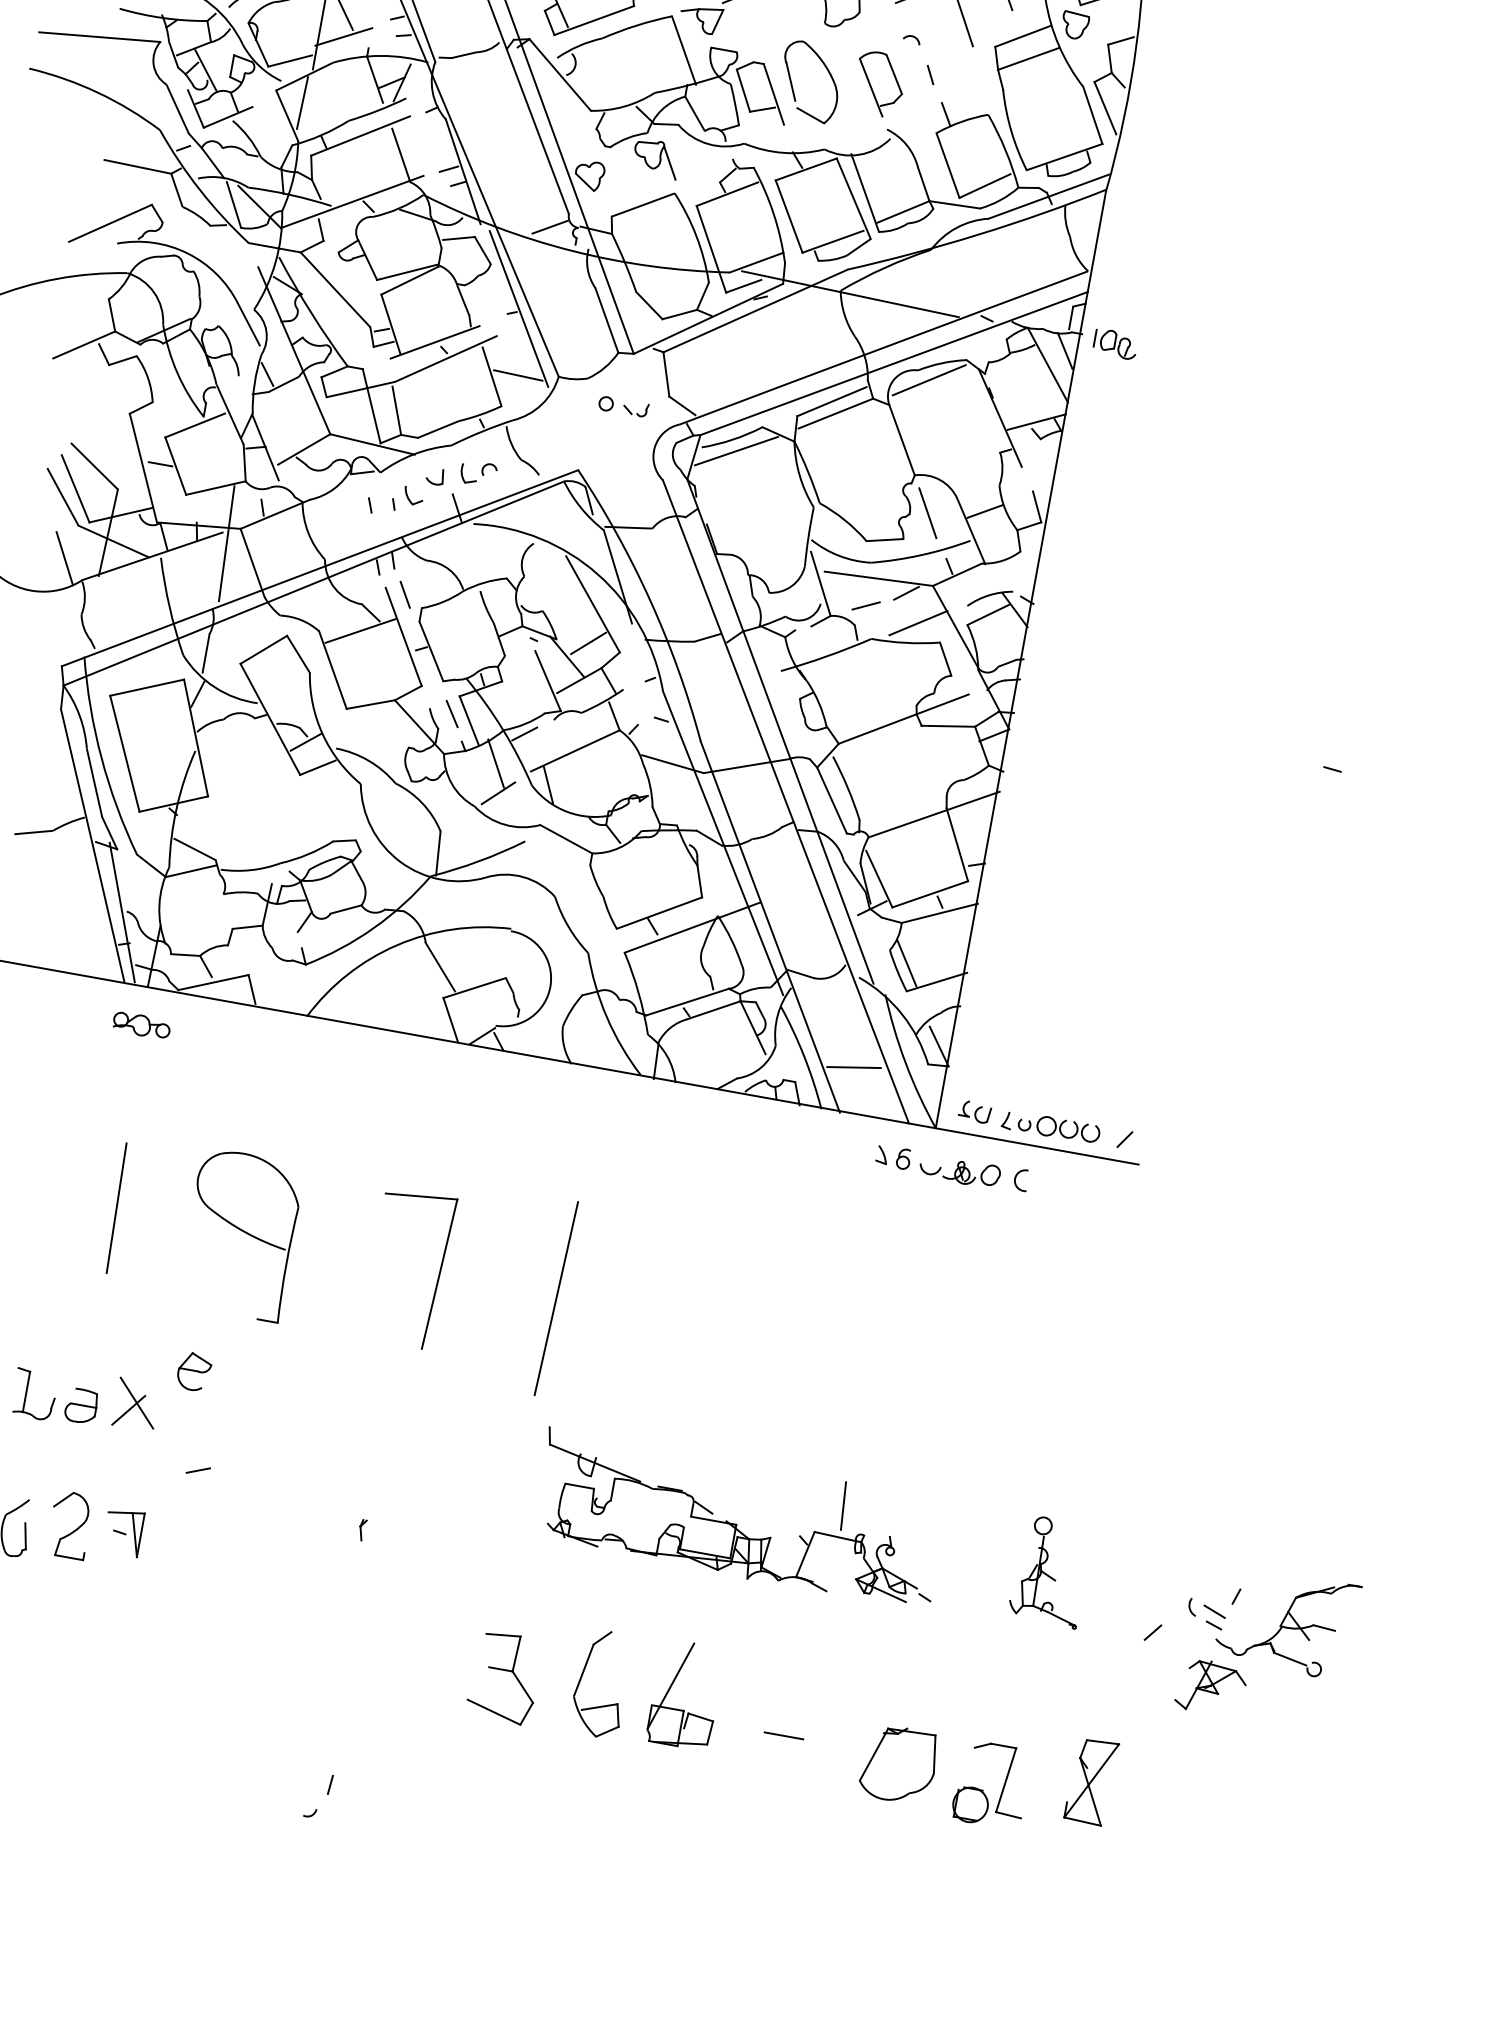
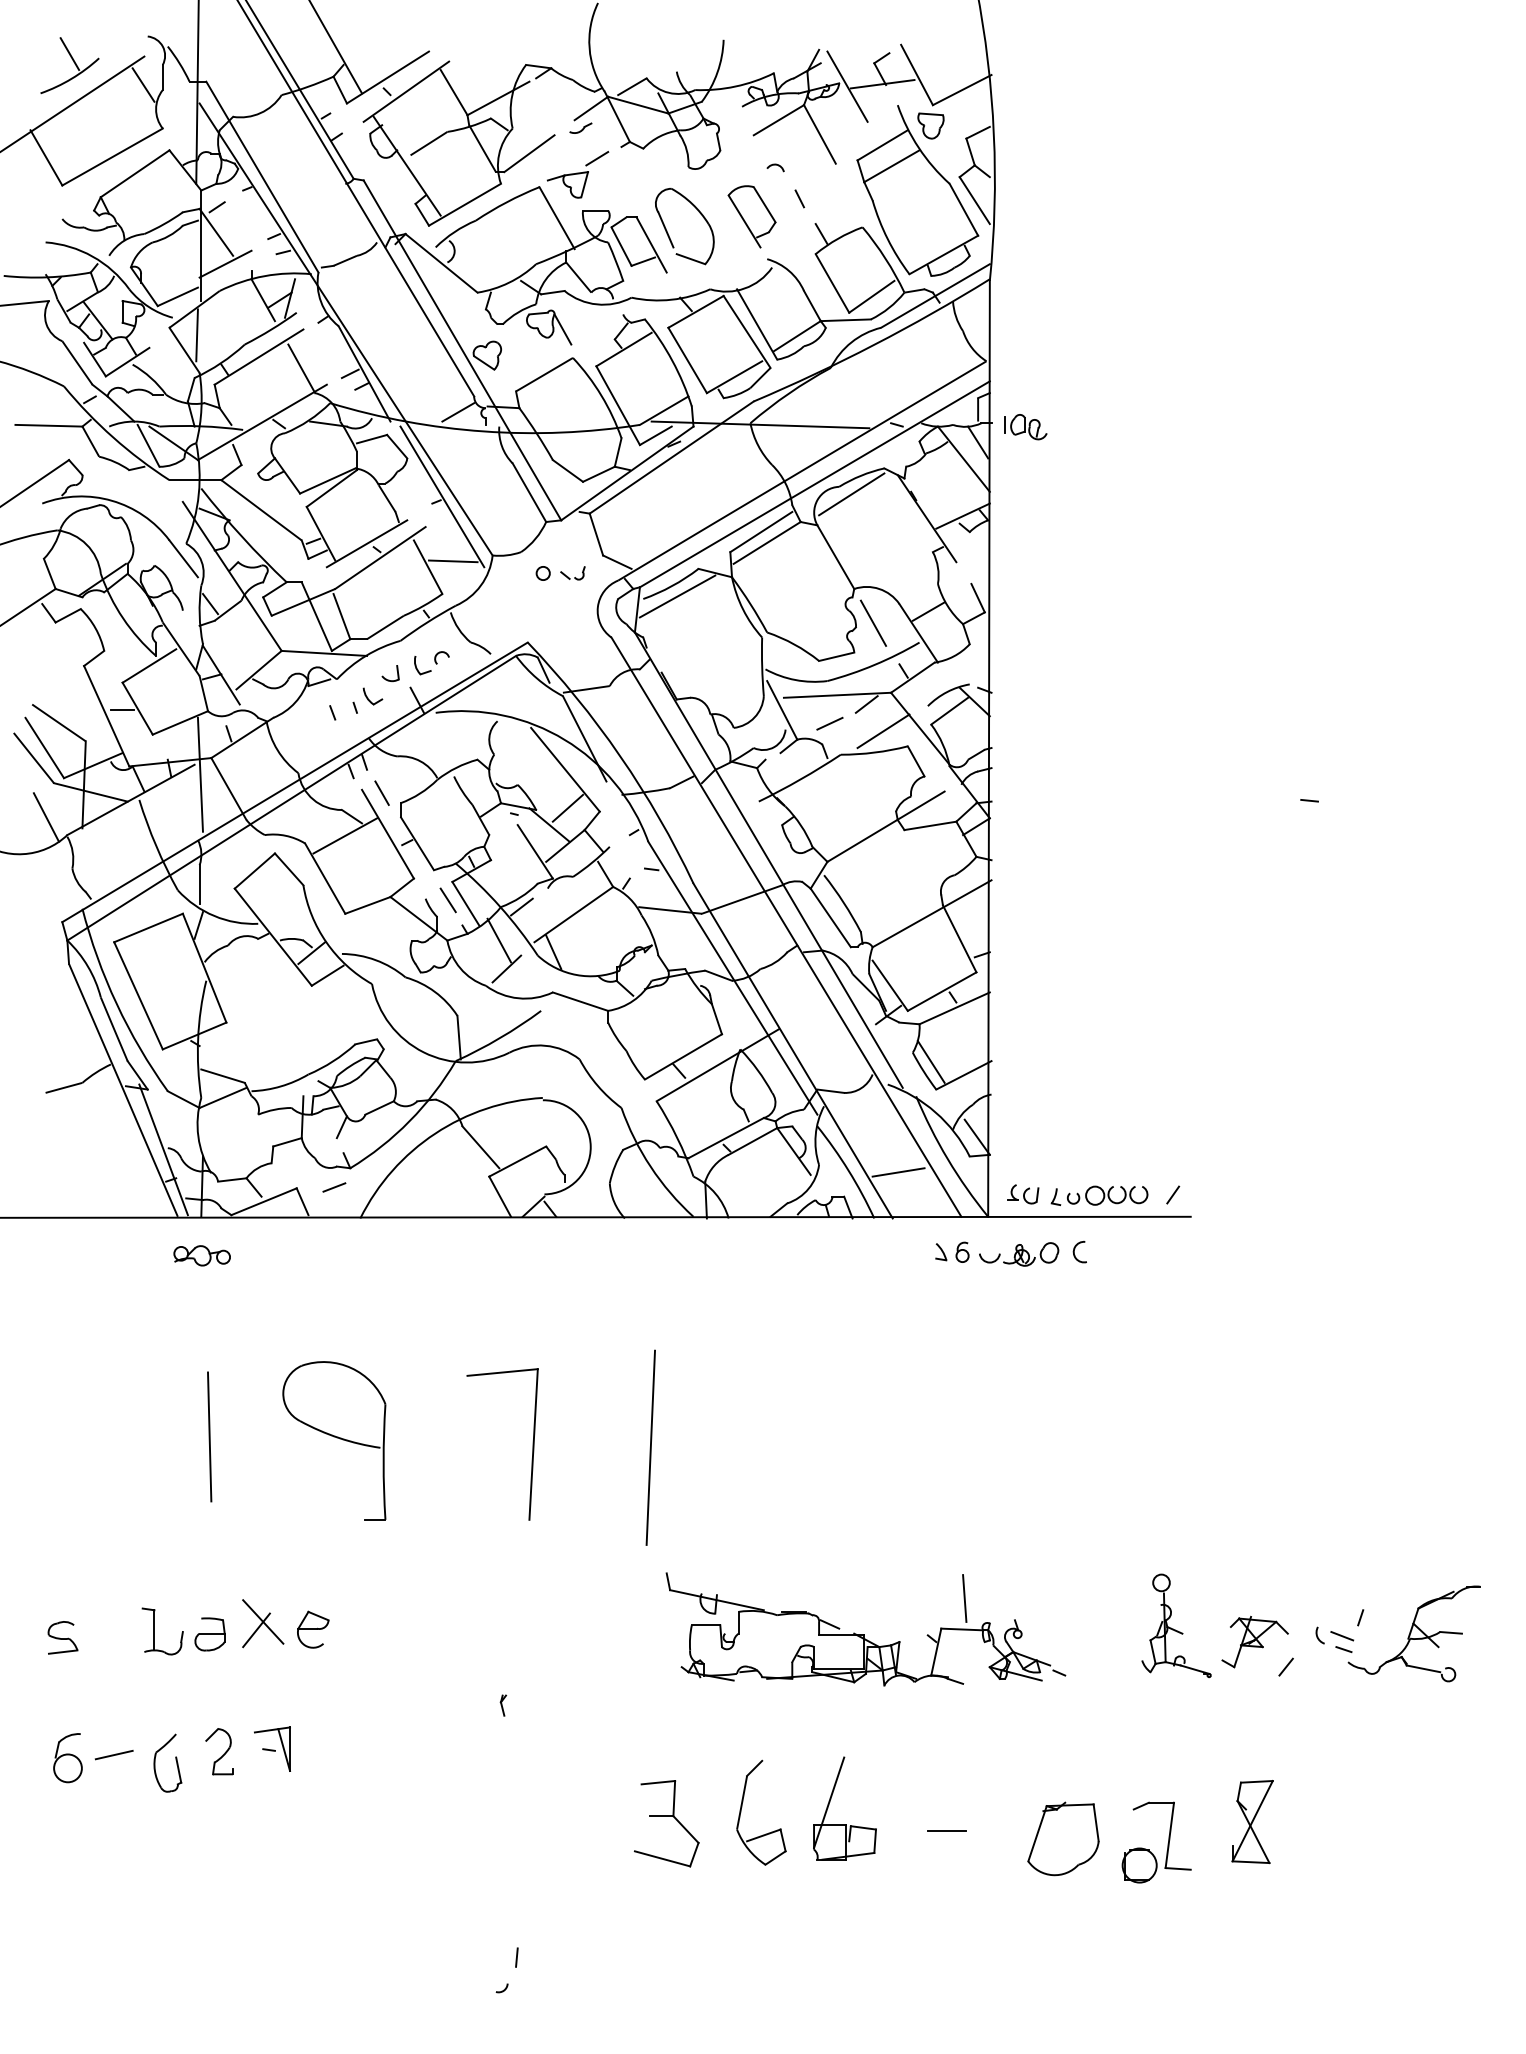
part: (194, 1371) -> (313, 1629), moved
line: (198, 1470) -> (334, 1187), moved
part: (69, 1524) -> (219, 1751), size x0.71
part: (1210, 1687) -> (1254, 1642), moved

